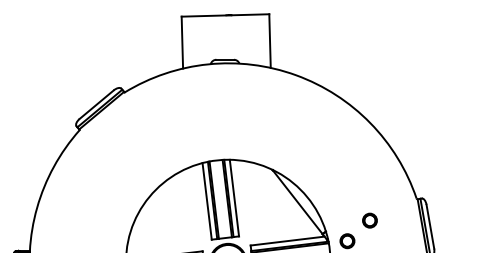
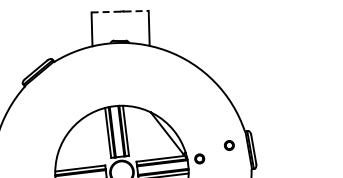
line: (226, 15) -> (120, 11), solid -> dashed
part: (368, 220) -> (228, 145), moved

